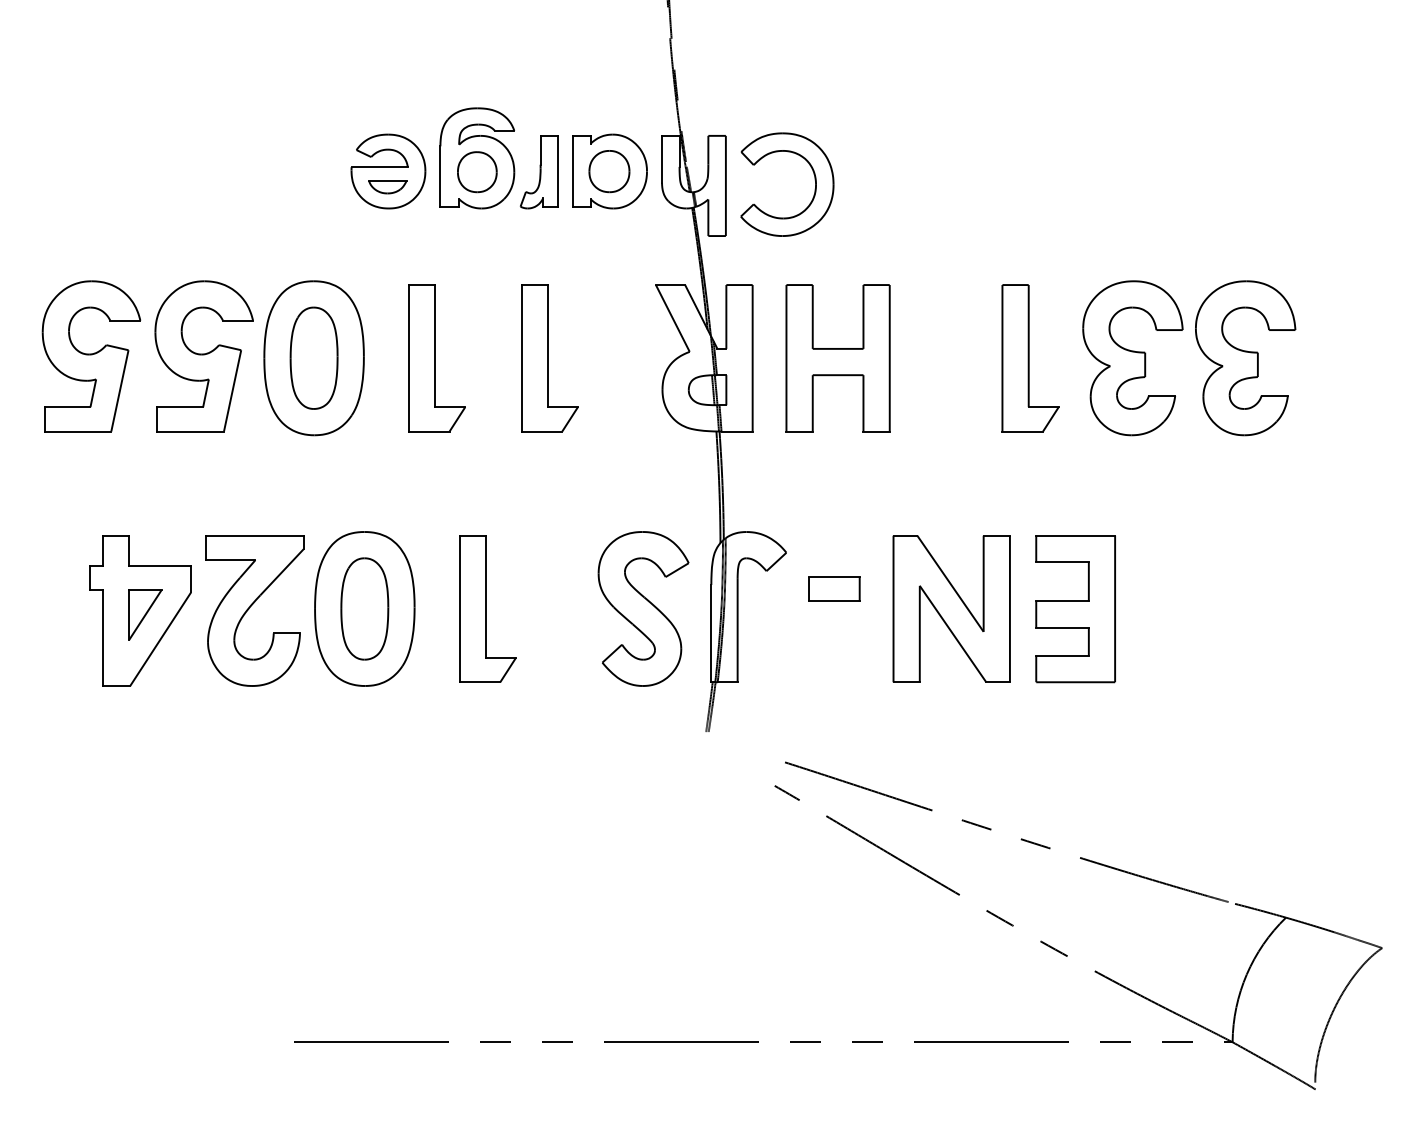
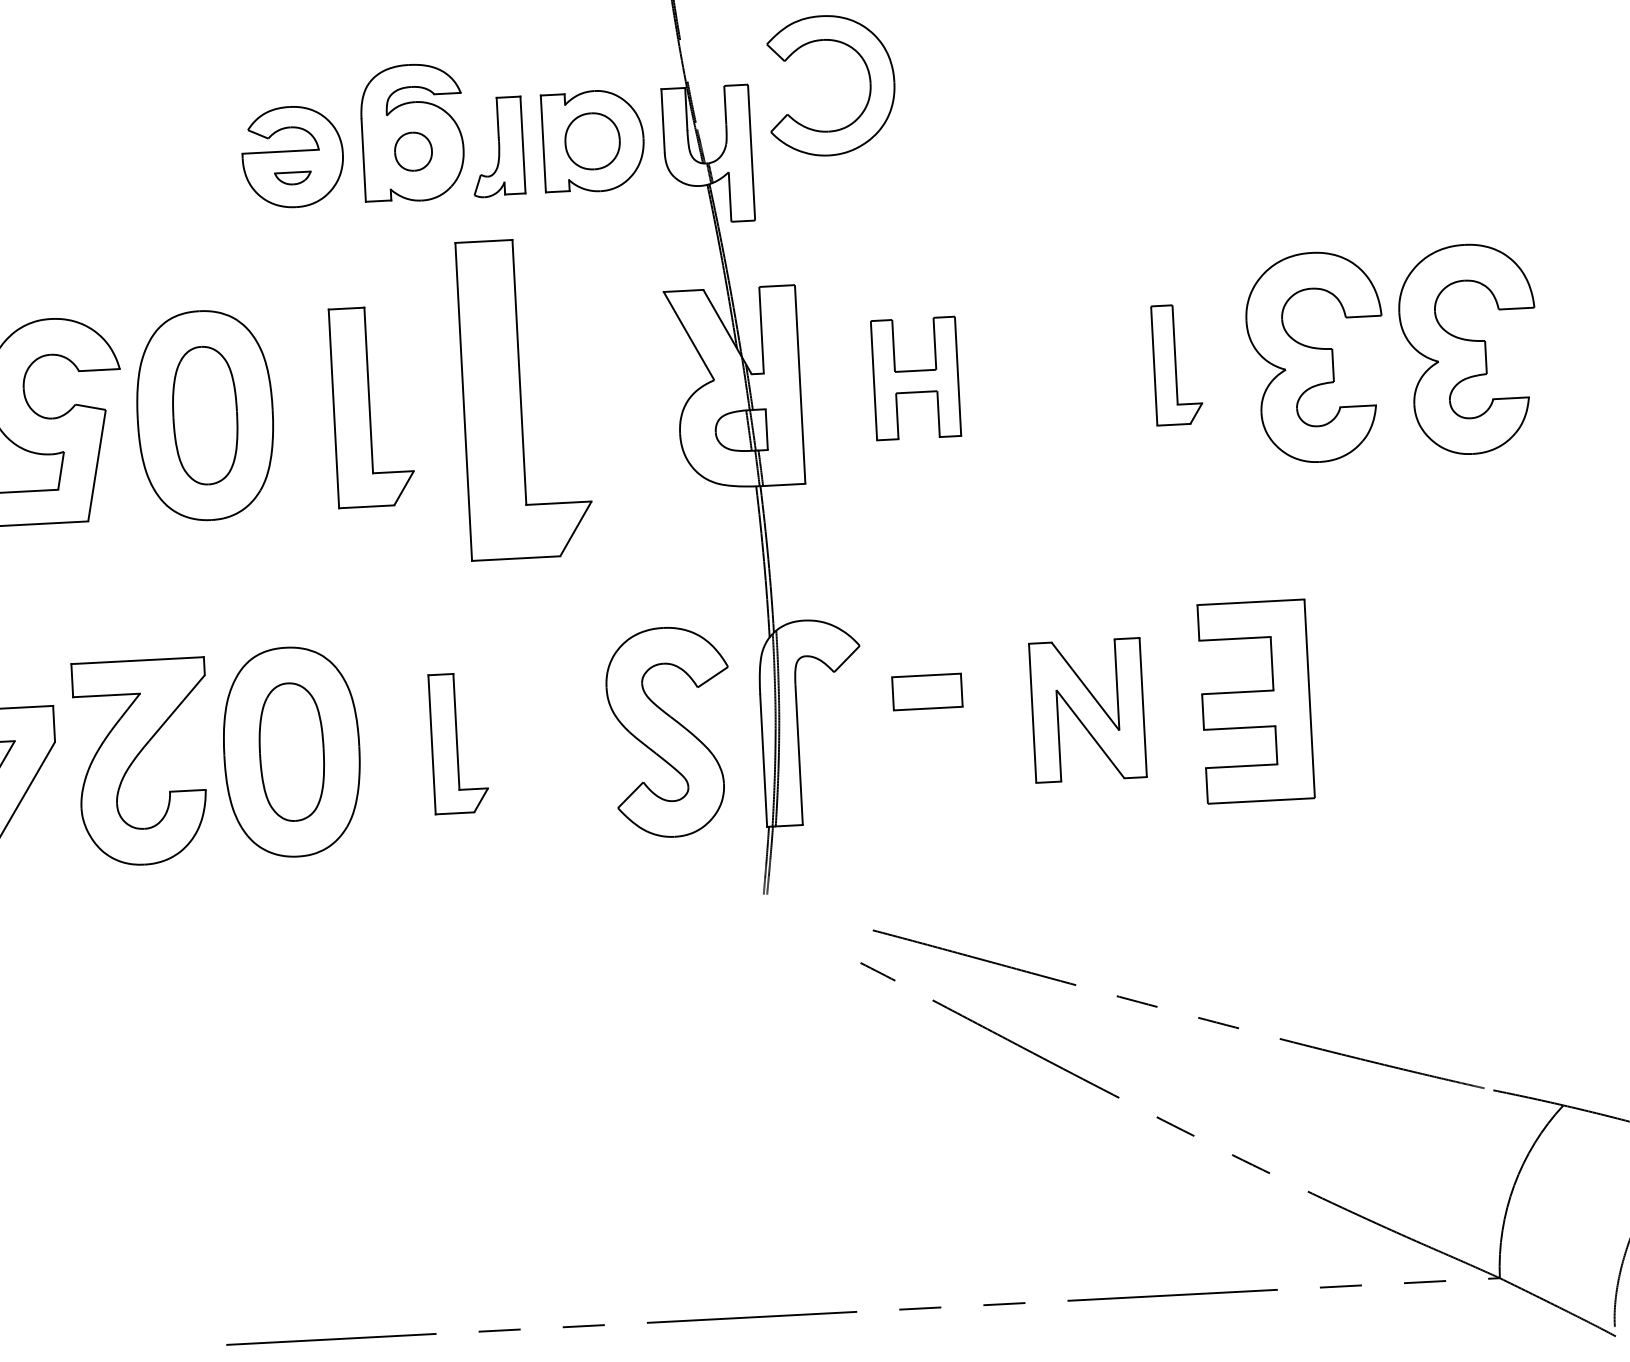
part: (477, 172) -> (413, 152), size x0.7
part: (814, 180) -> (868, 77), moved
part: (387, 187) -> (292, 178), size x0.7
part: (549, 358) -> (524, 399), size x1.6
part: (837, 358) -> (915, 378), size x0.6
part: (1030, 358) -> (1177, 365), size x0.6
part: (487, 608) -> (458, 742), size x0.7
part: (951, 608) -> (1087, 709), size x0.7

